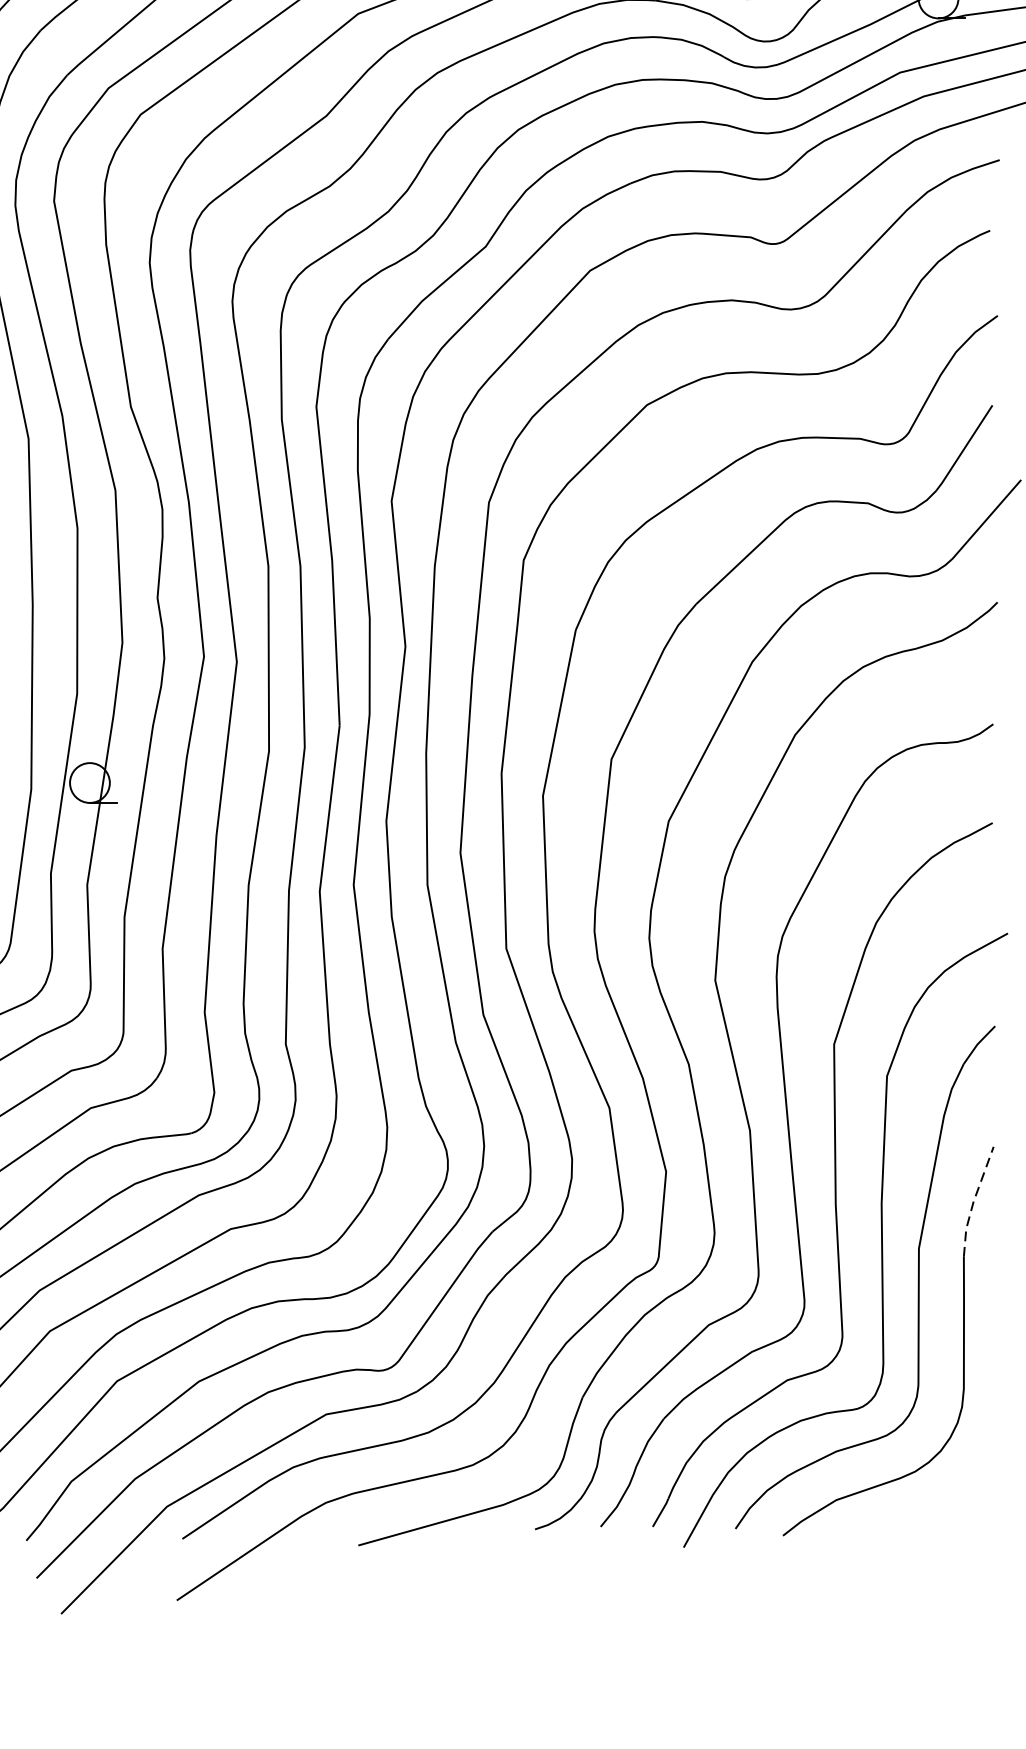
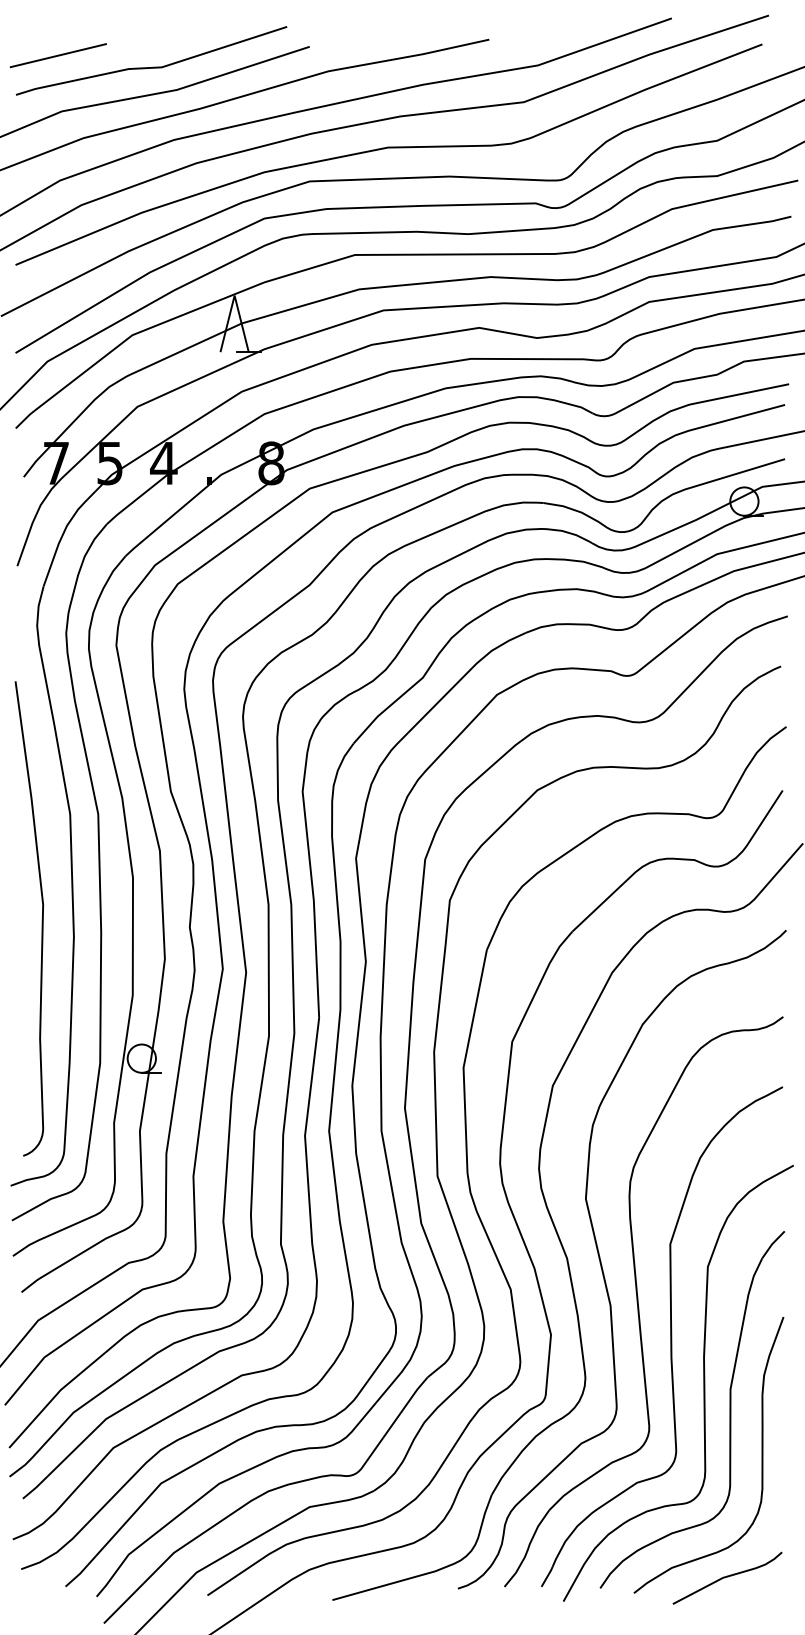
line: (973, 1202) -> (769, 1356), dashed -> solid
curve: (914, 1513) -> (727, 1577), added

